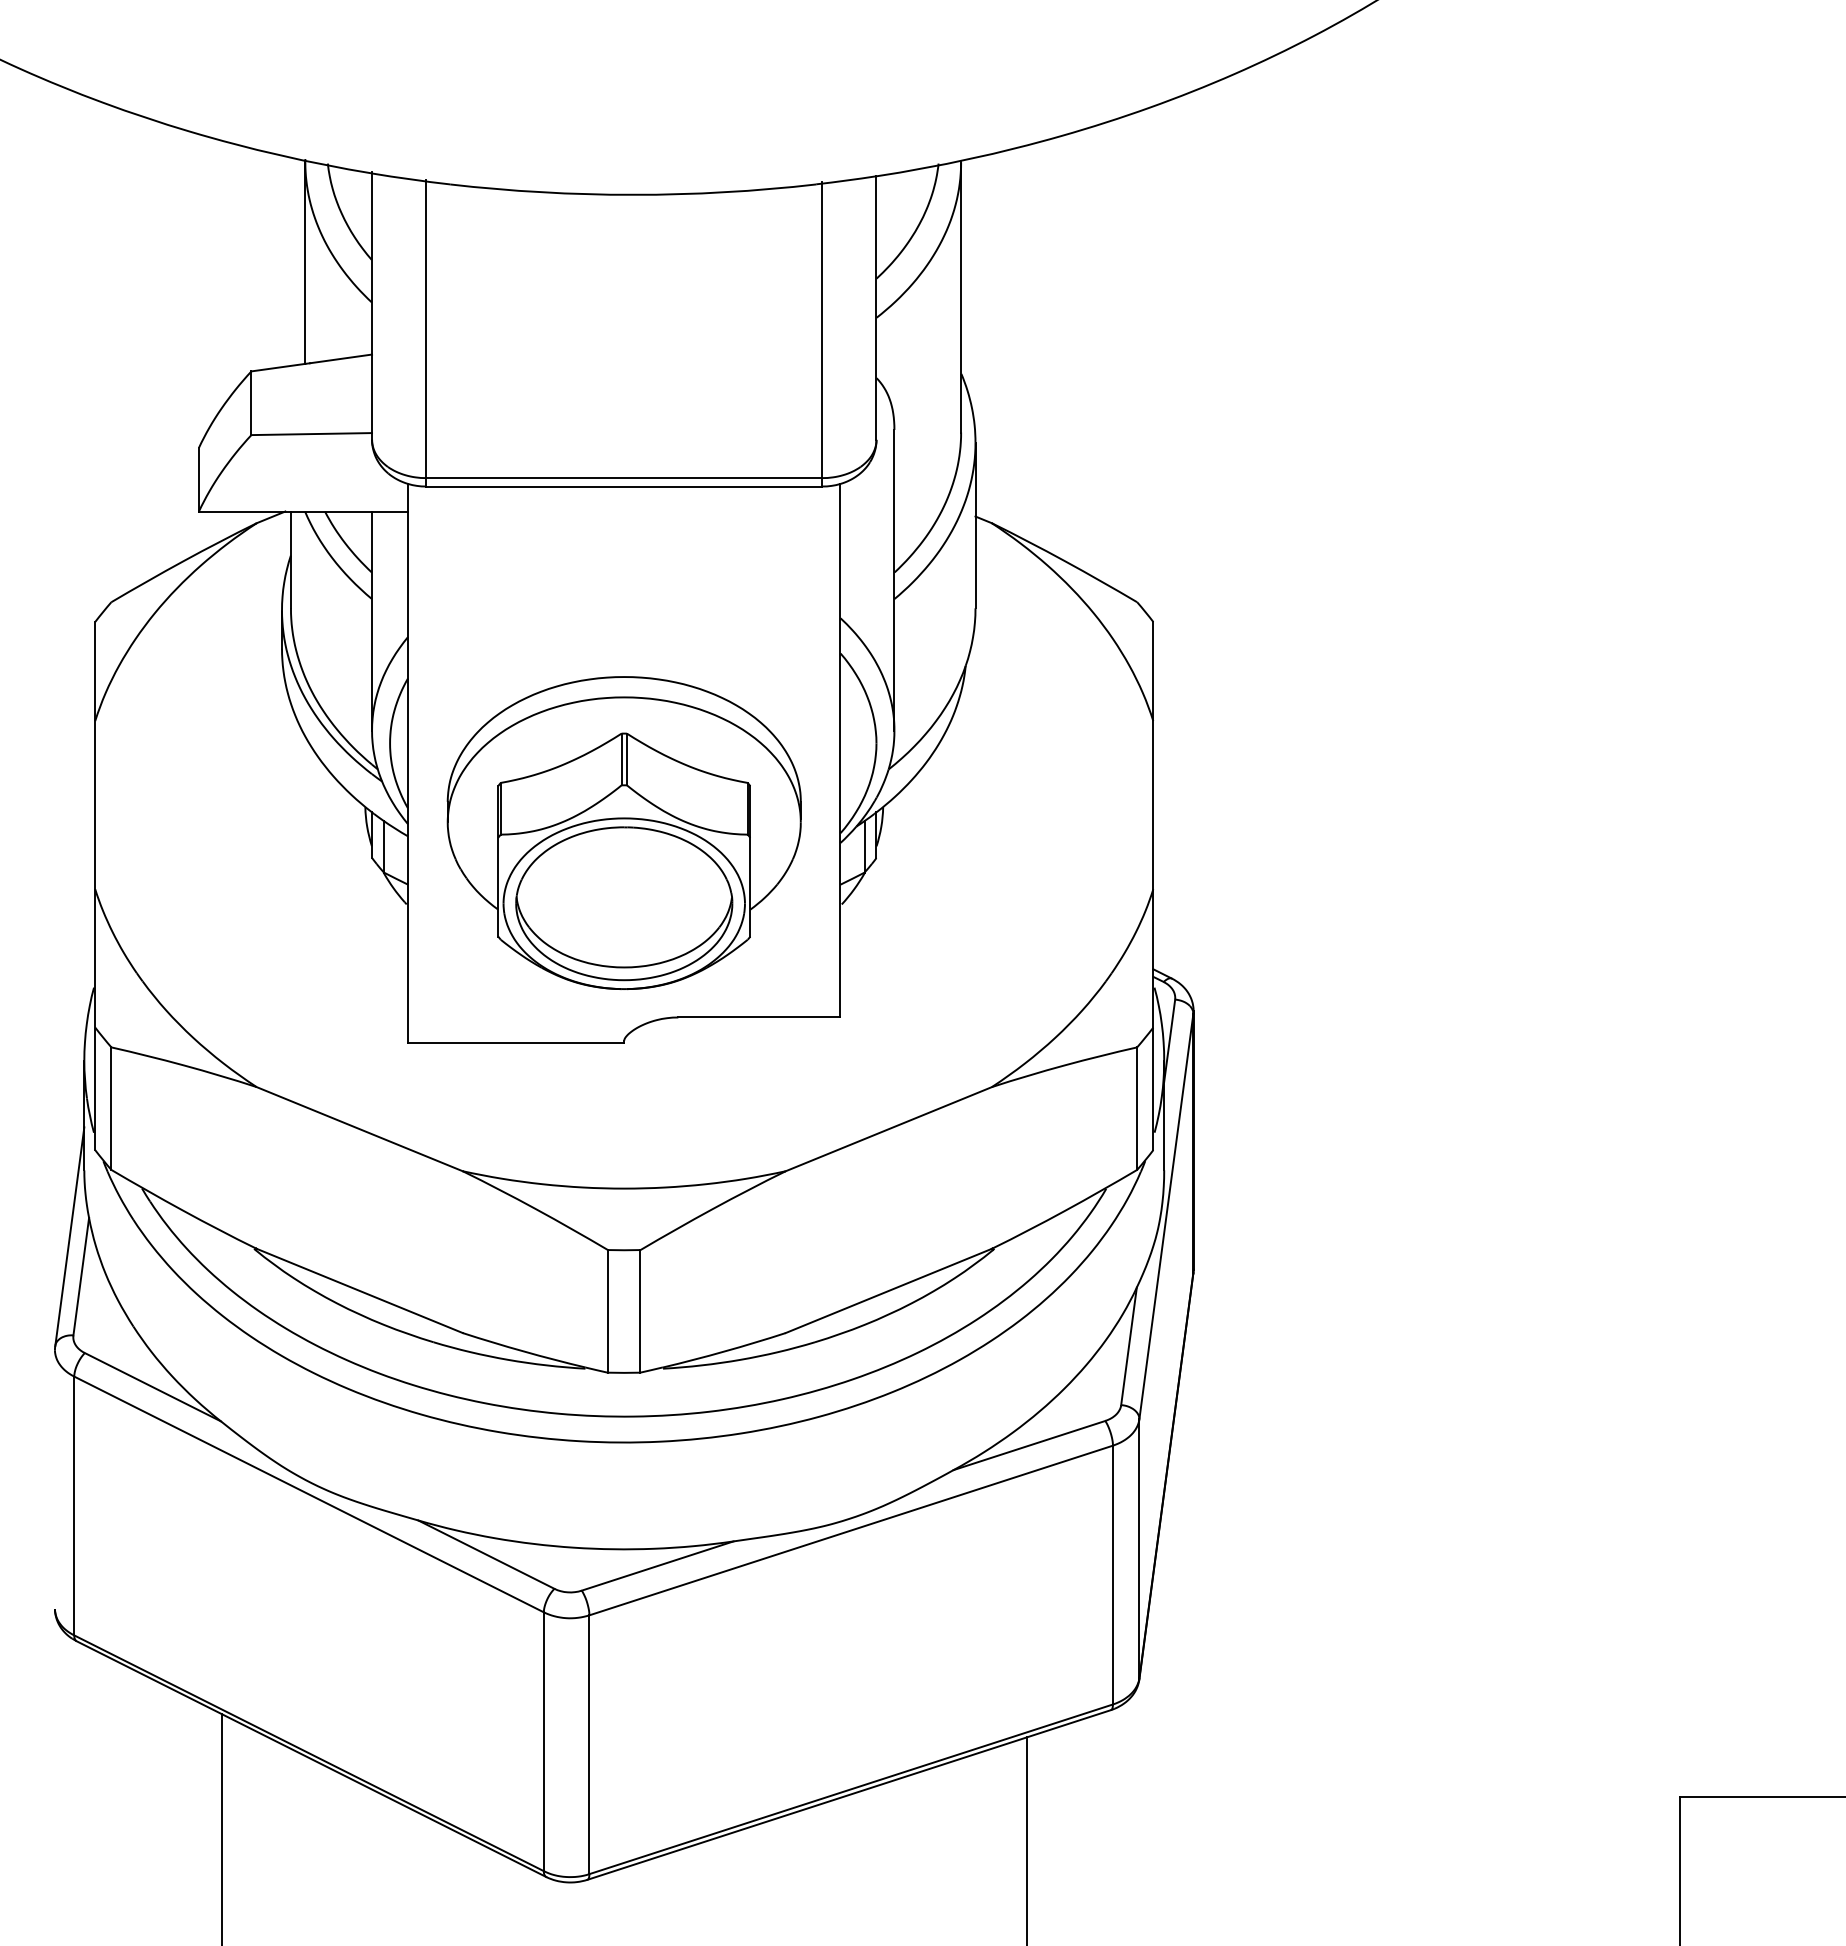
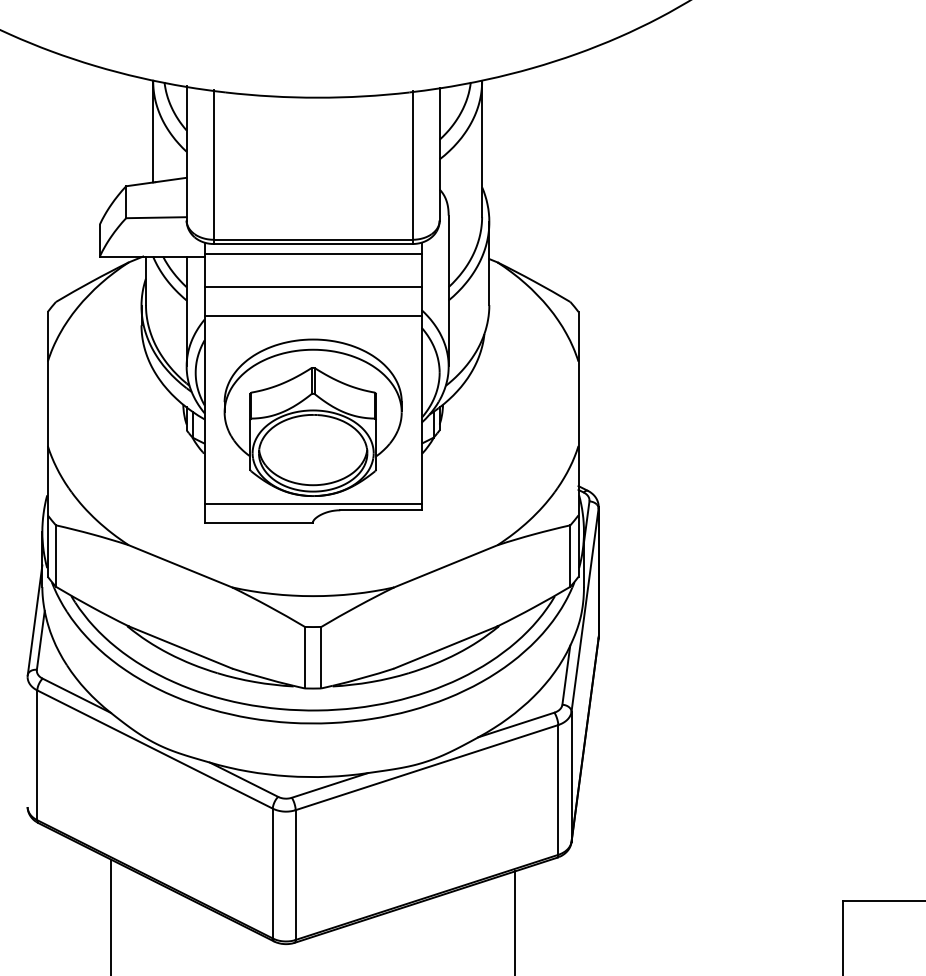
line: (622, 505) -> (312, 253), added
line: (622, 573) -> (312, 287), added
line: (622, 631) -> (312, 316), added
line: (622, 1005) -> (312, 504), added

